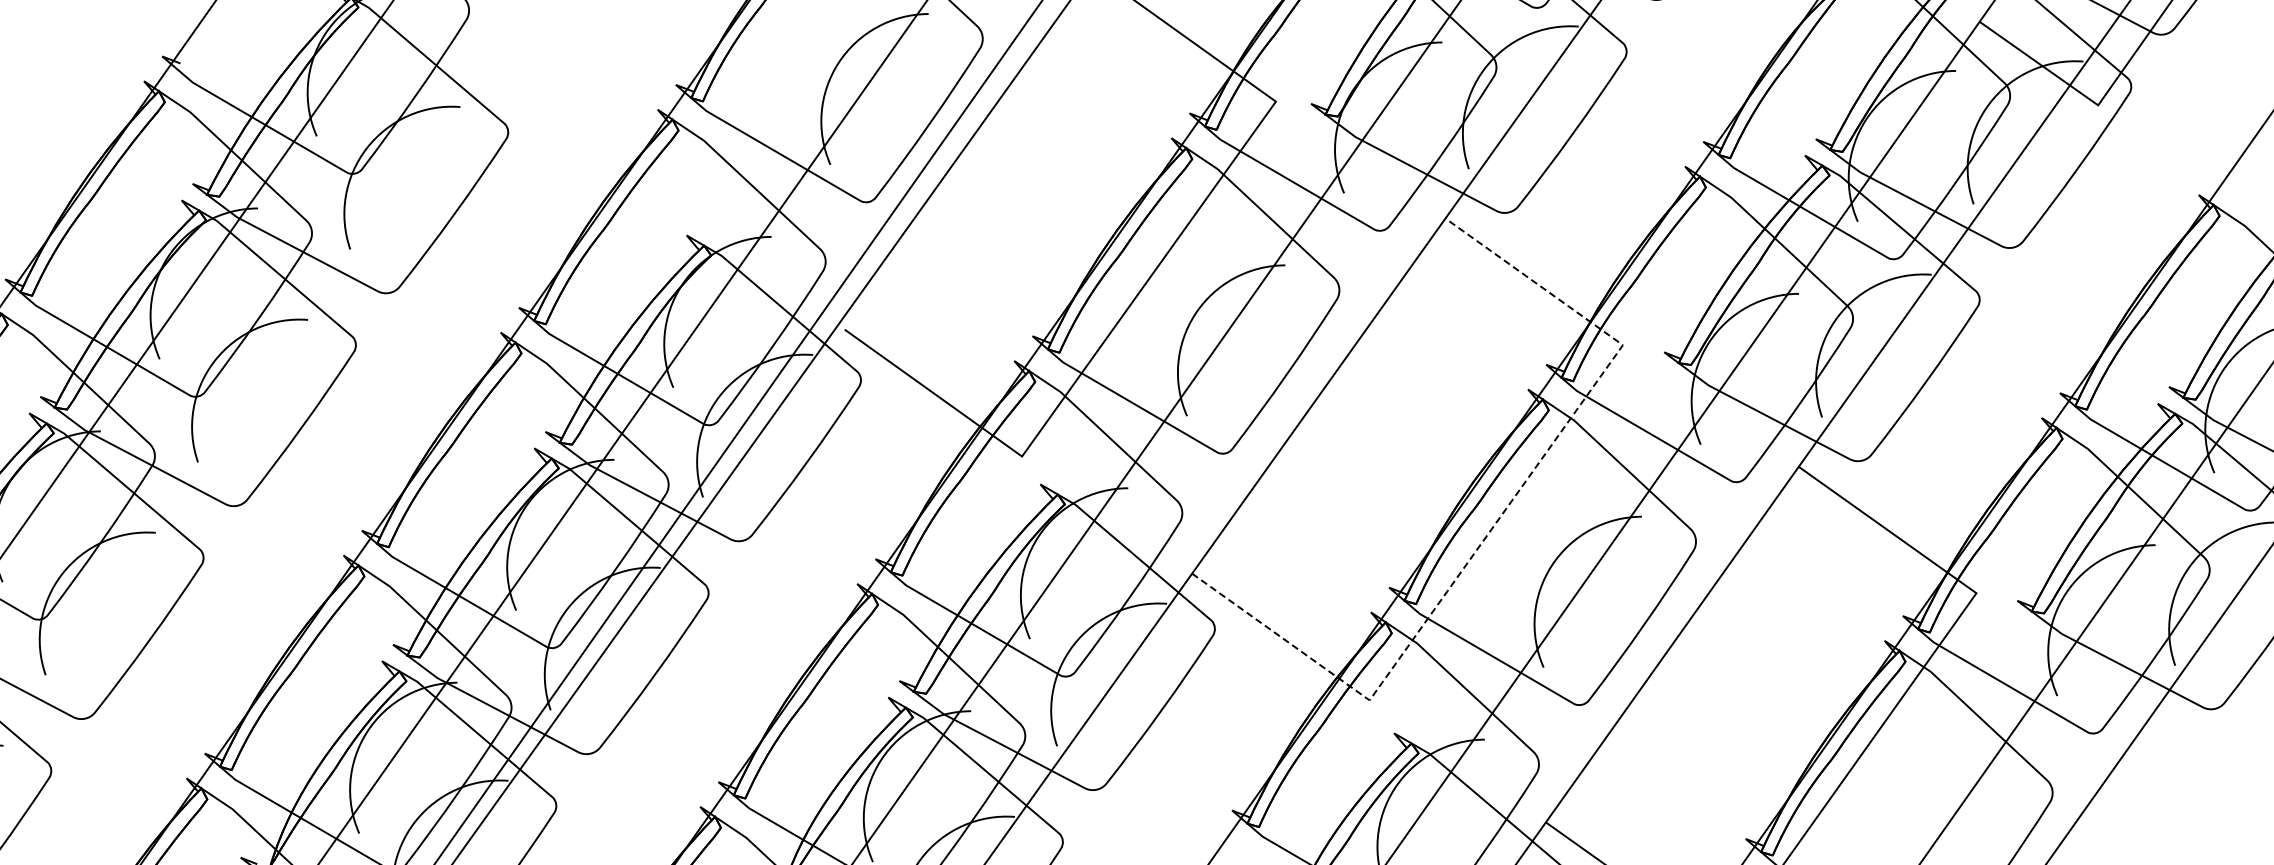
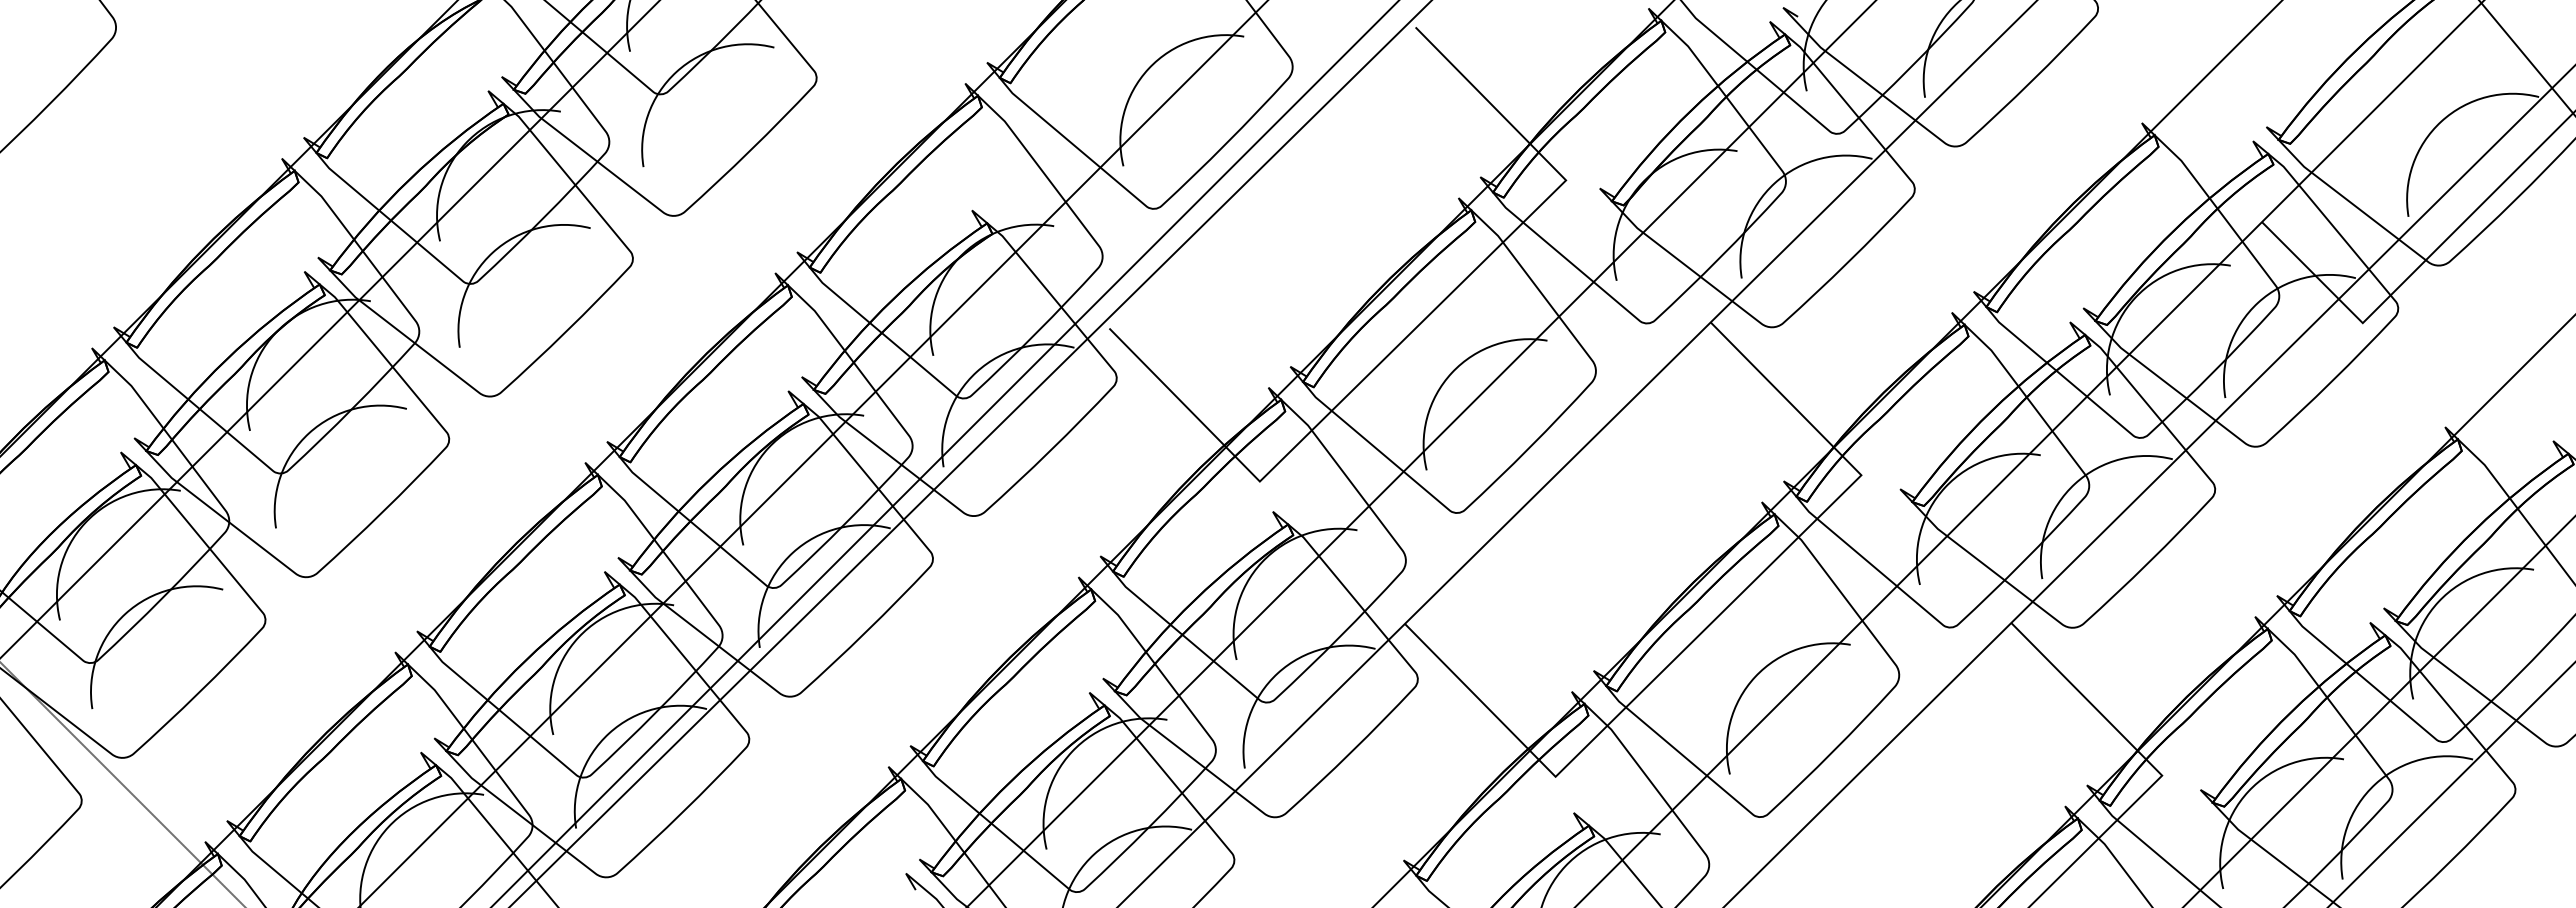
line: (1496, 523) -> (1708, 626), dashed -> solid

